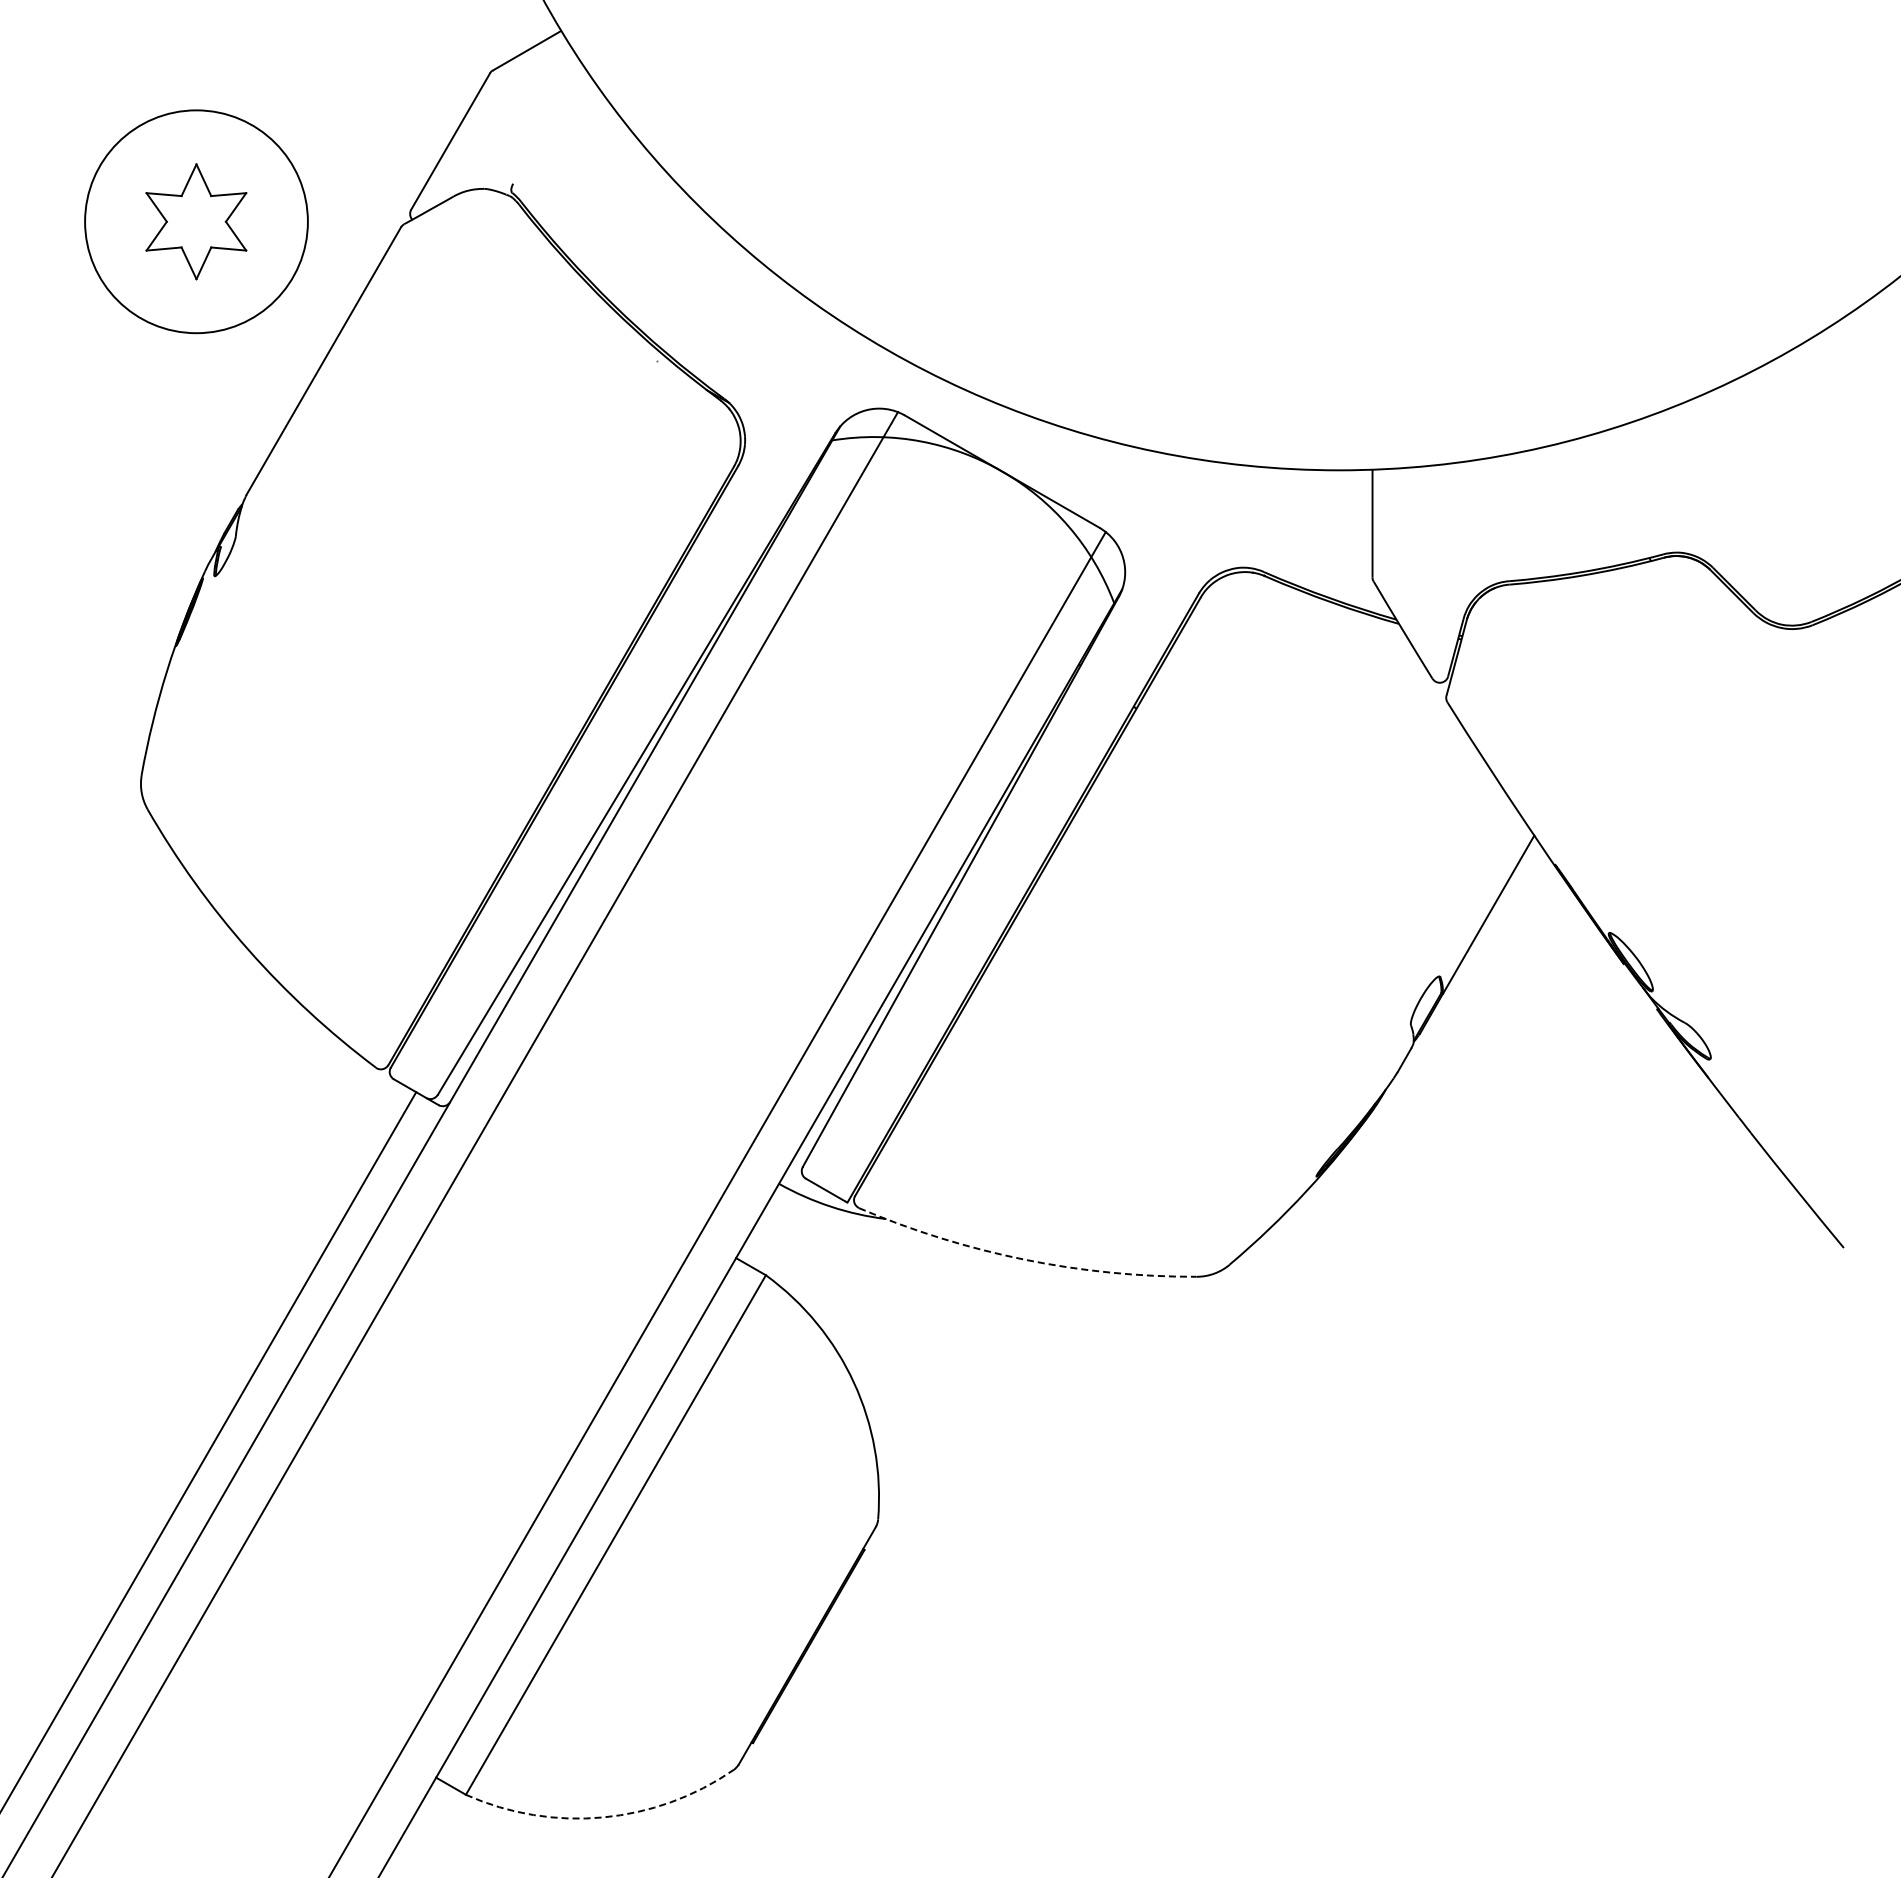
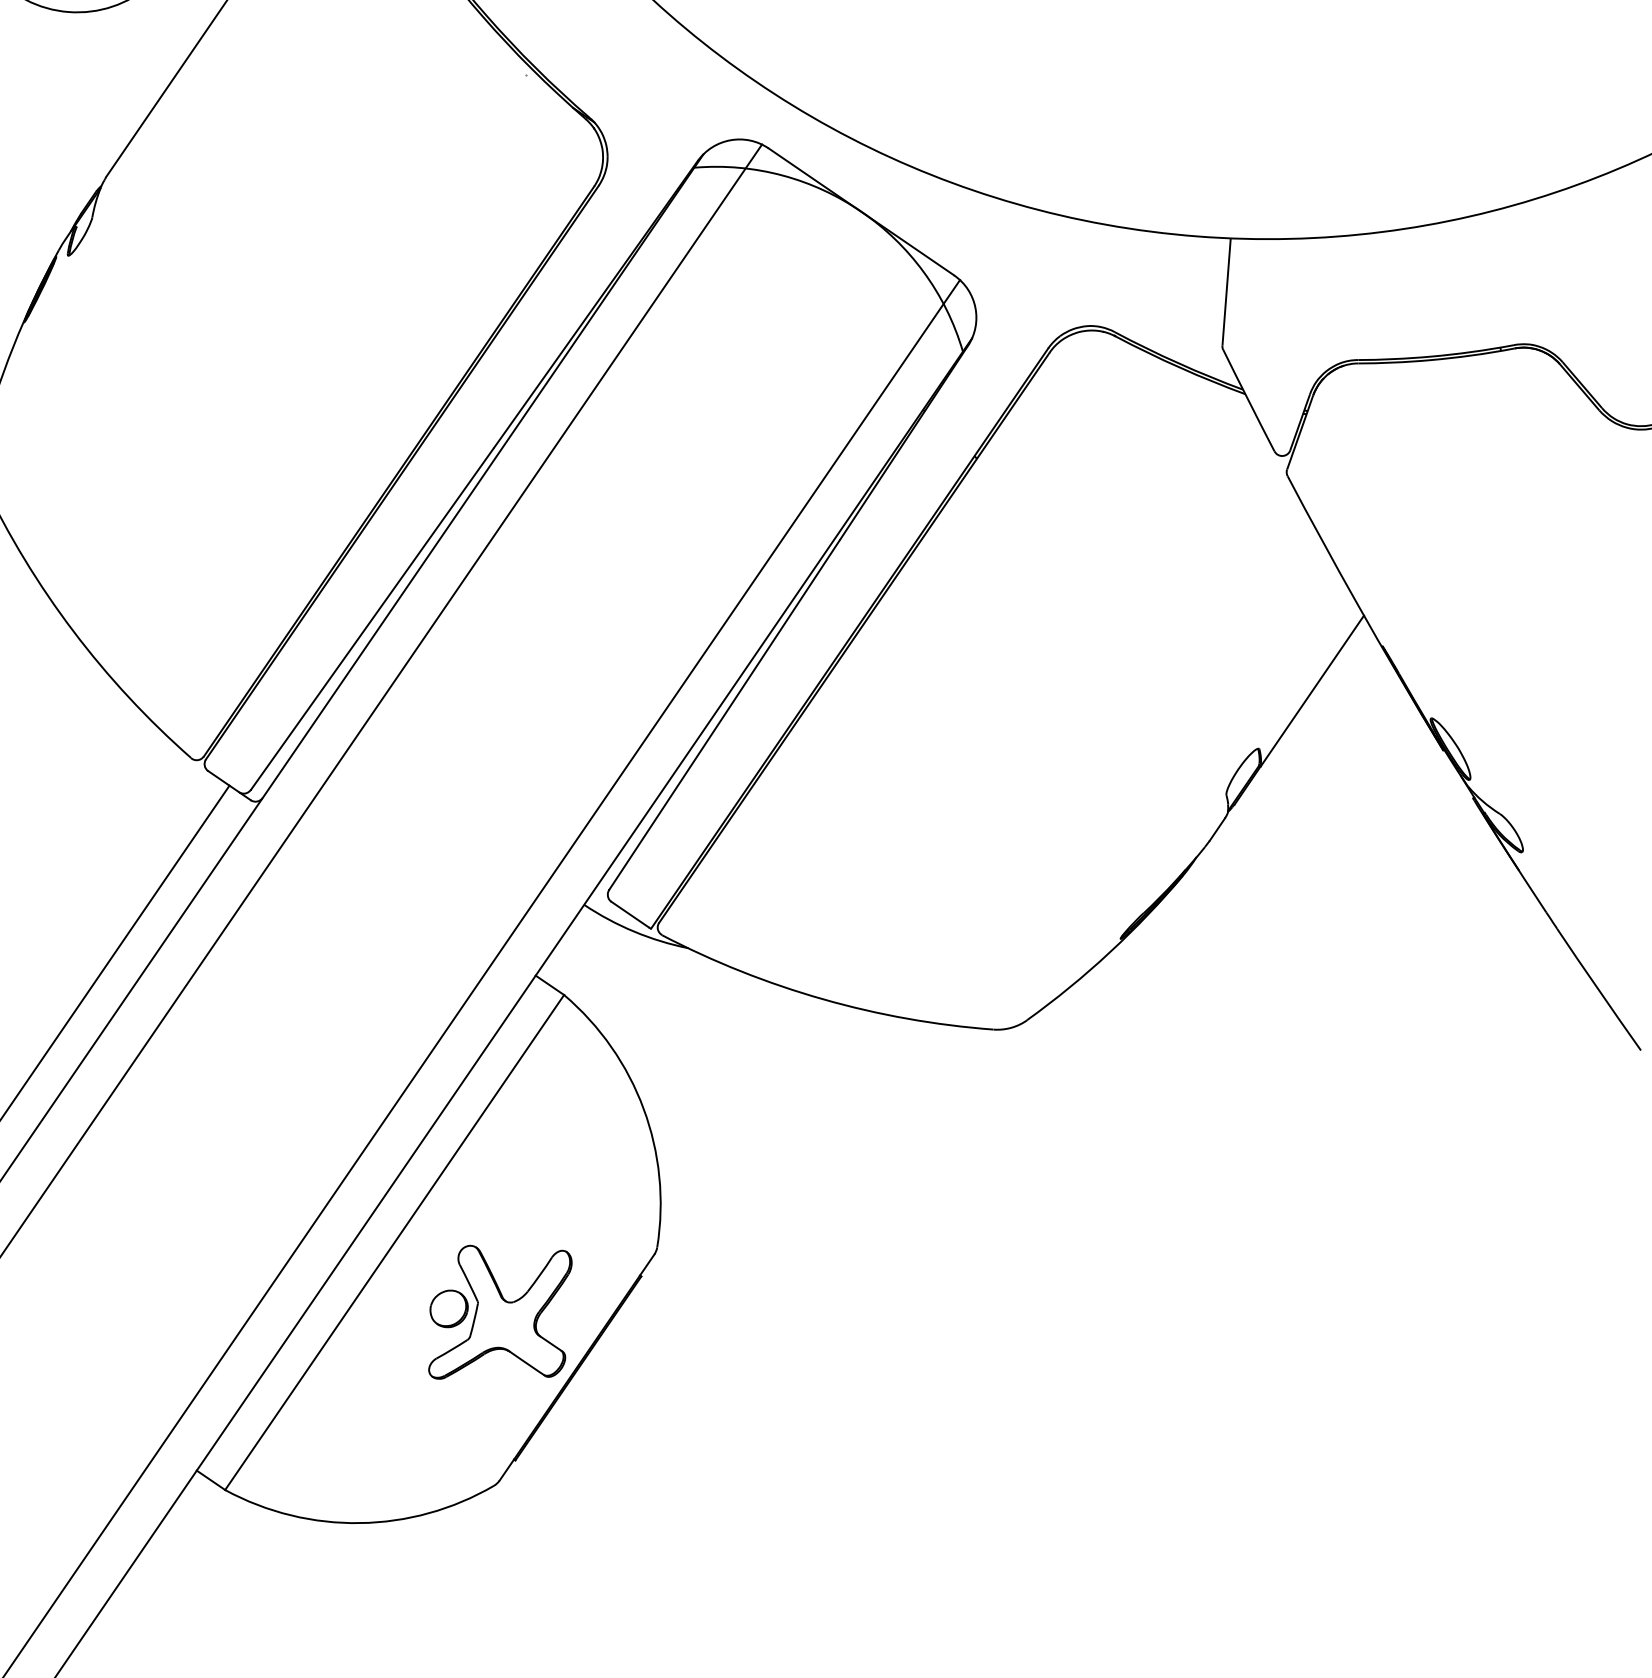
arc: (1024, 1259) -> (823, 999), dashed -> solid
part: (725, 1598) -> (499, 1314), added
arc: (603, 1817) -> (360, 1523), dashed -> solid

